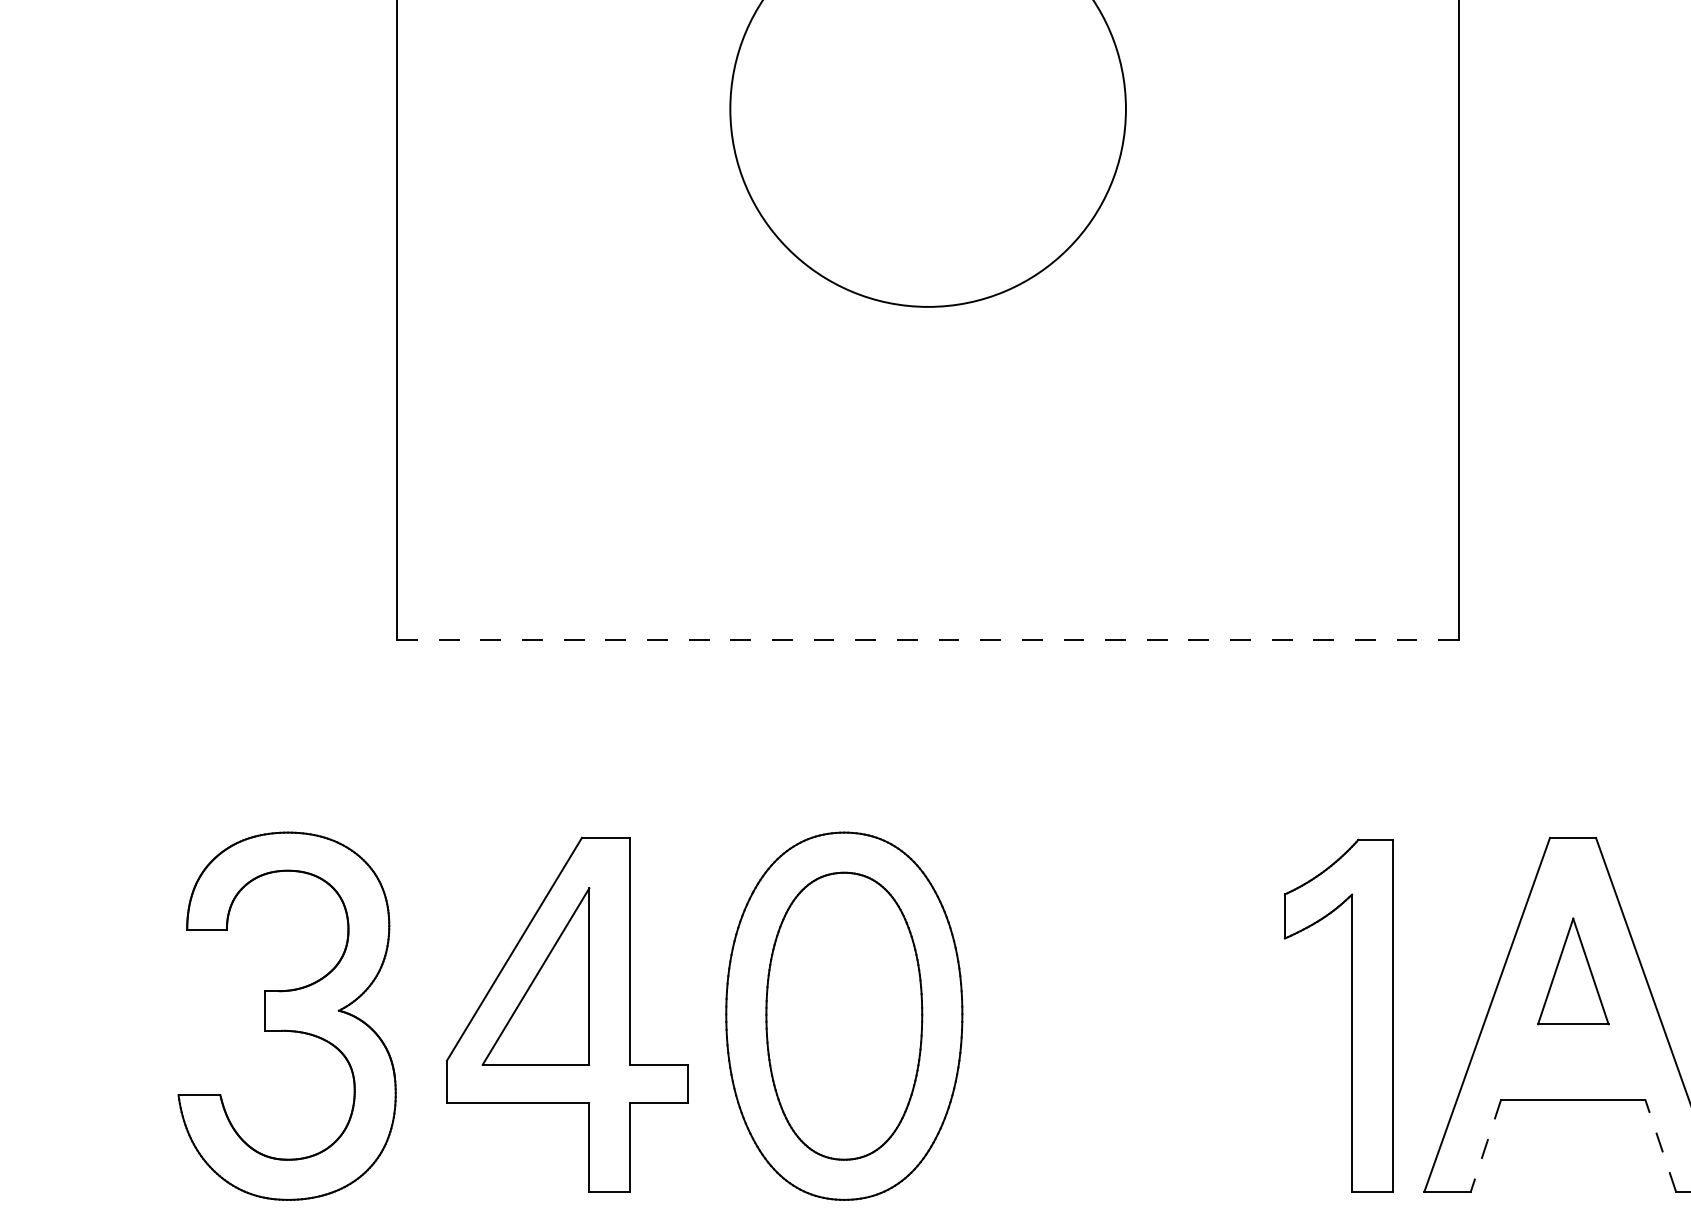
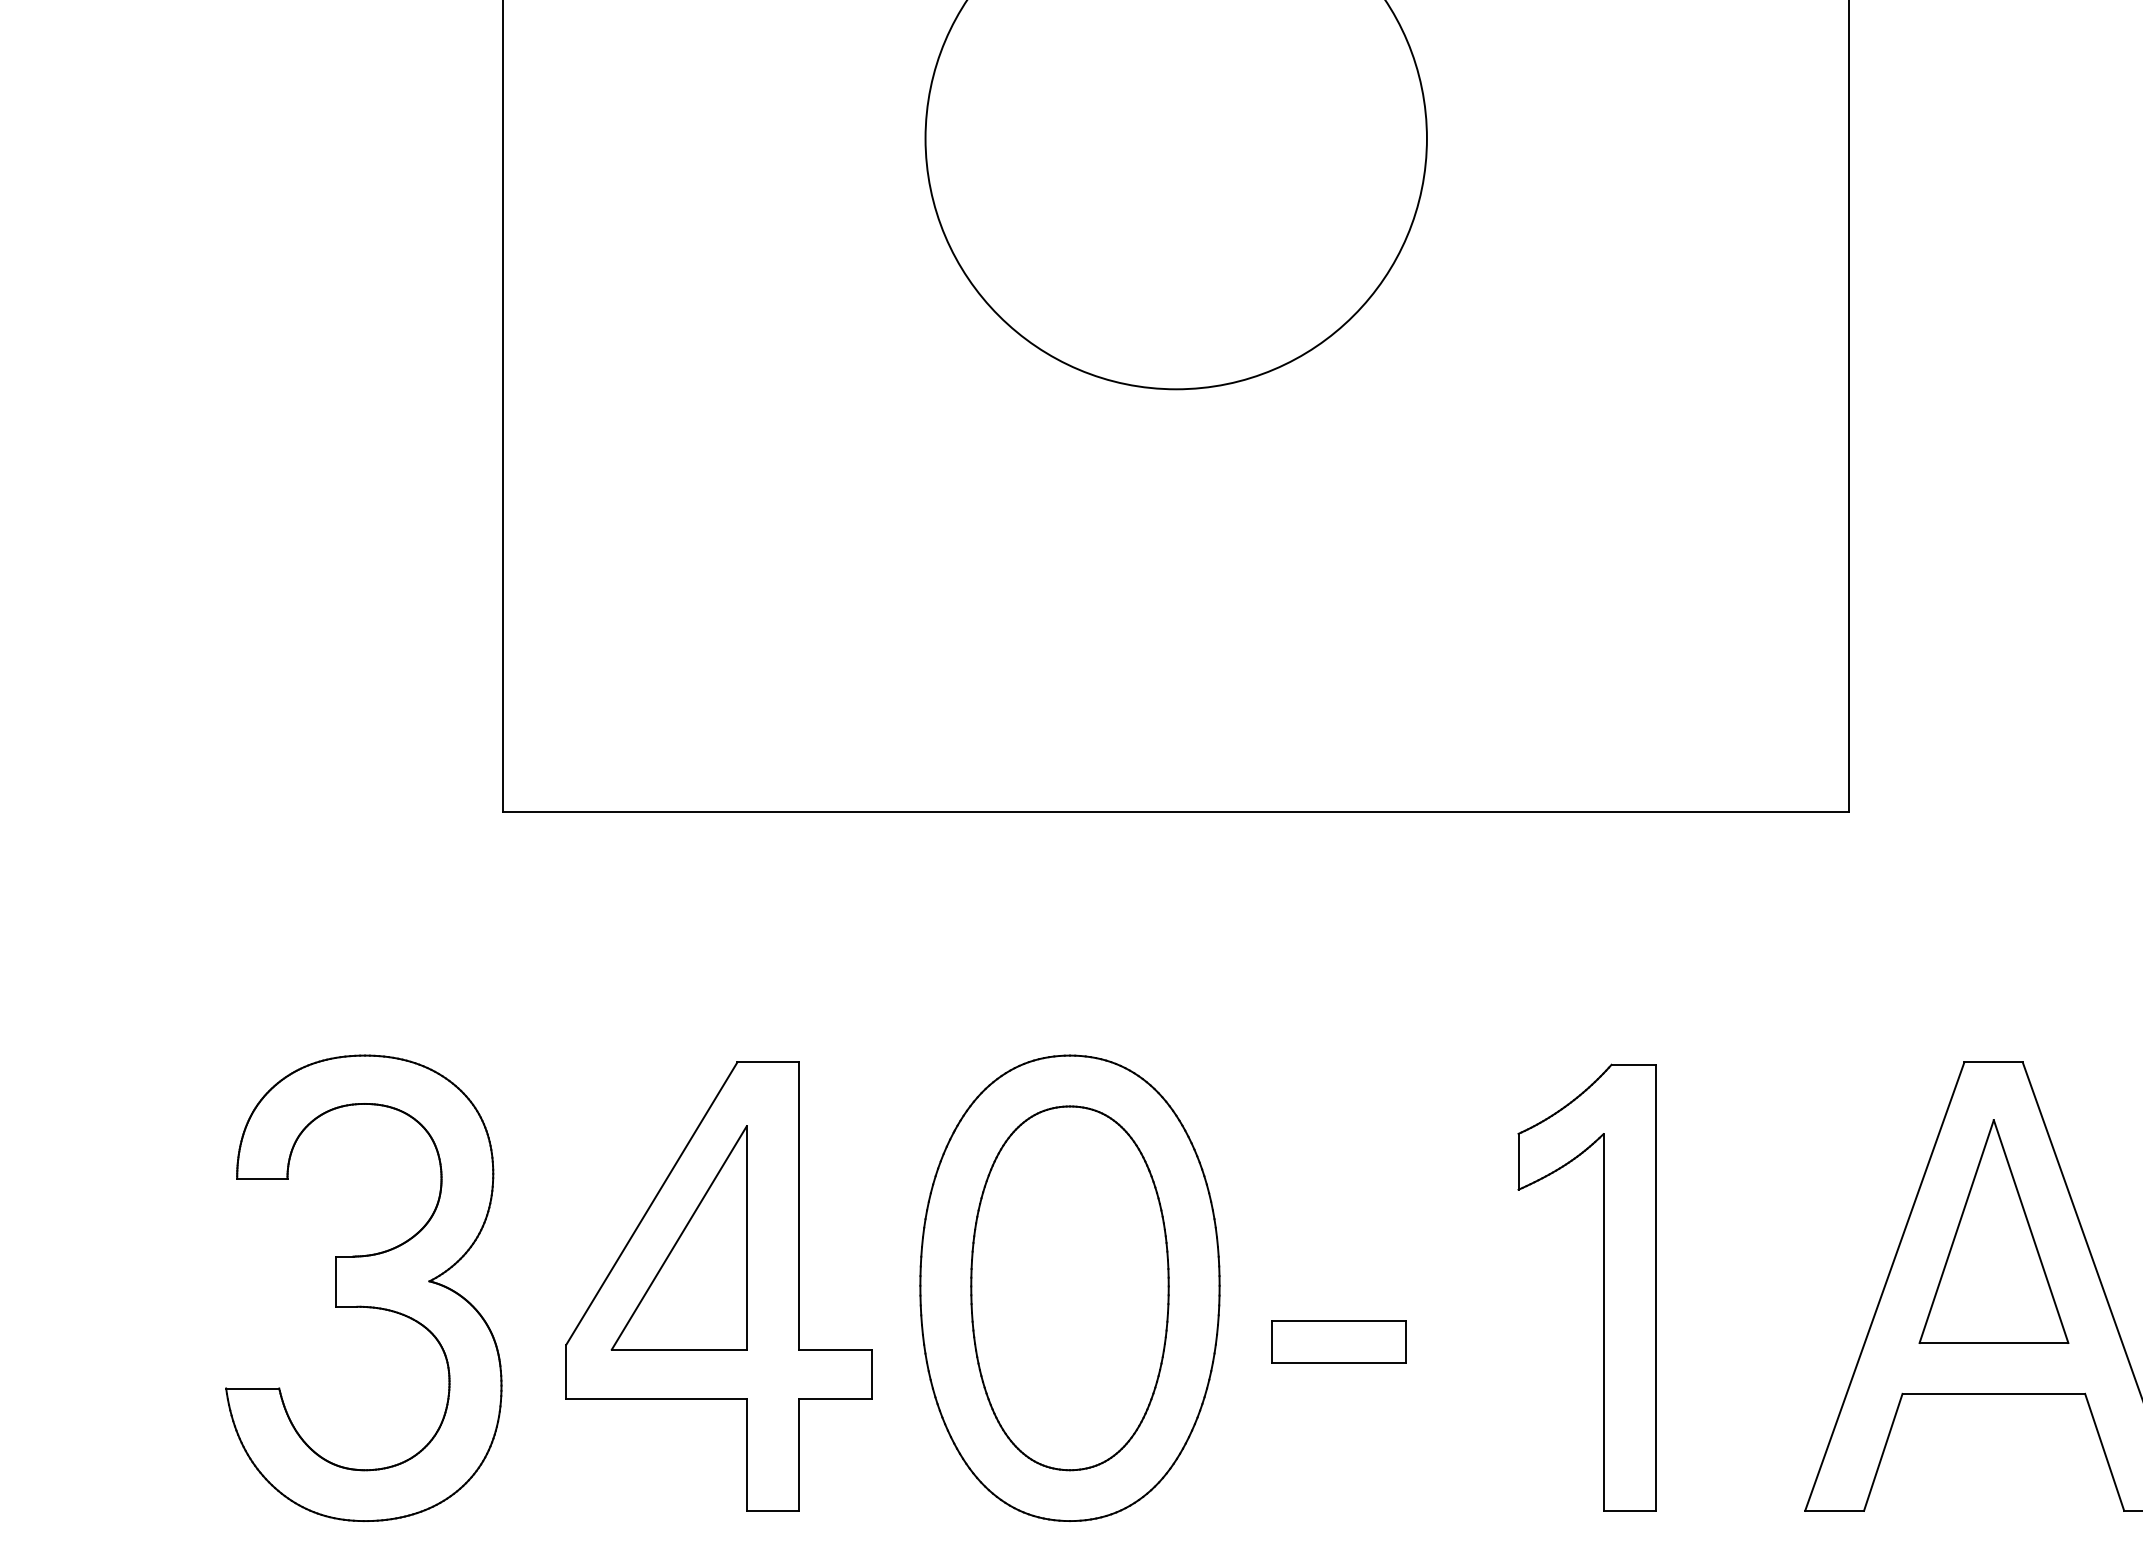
line: (928, 640) -> (1176, 811), dashed -> solid
part: (1572, 971) -> (1993, 1231), size x1.67
part: (1352, 1015) -> (1603, 1287), moved
part: (1056, 1058) -> (1338, 1341), added
line: (1486, 1145) -> (1883, 1452), dashed -> solid
line: (1660, 1145) -> (2104, 1452), dashed -> solid

